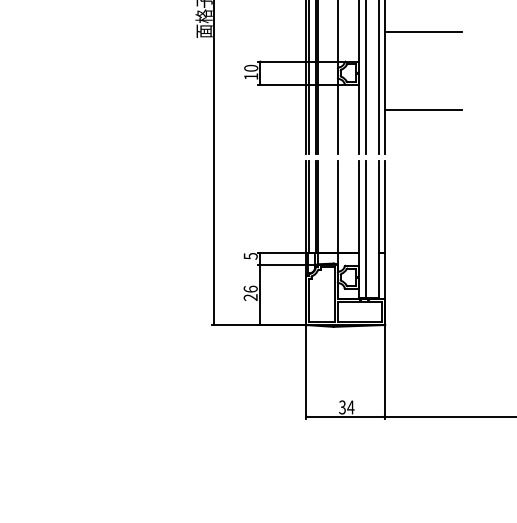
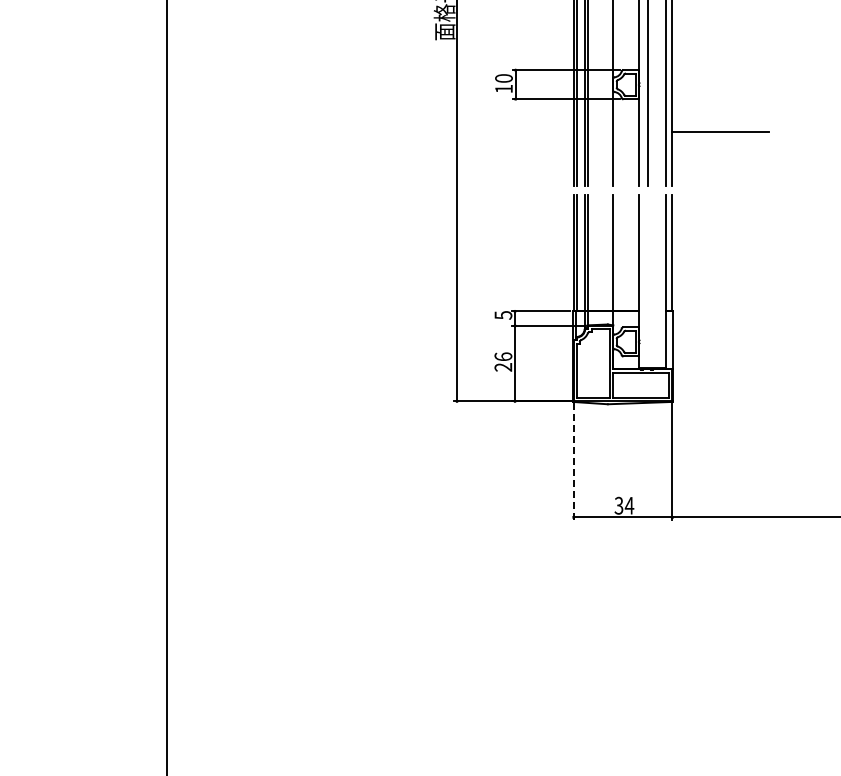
line: (423, 31) -> (720, 32), removed
line: (365, 229) -> (648, 281), removed
line: (306, 373) -> (573, 462), solid -> dashed

